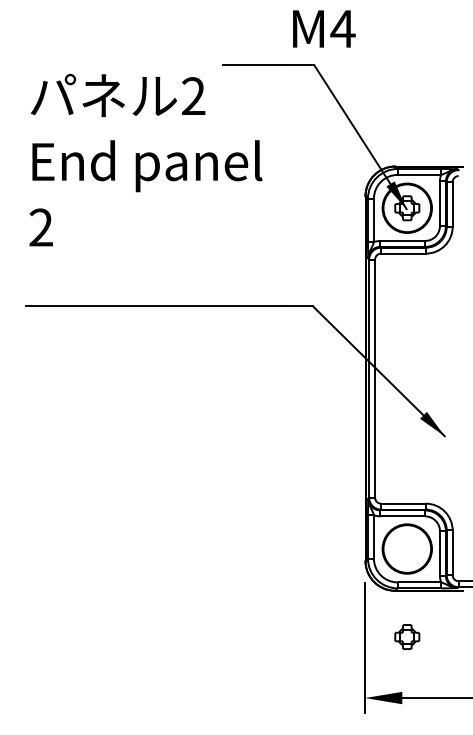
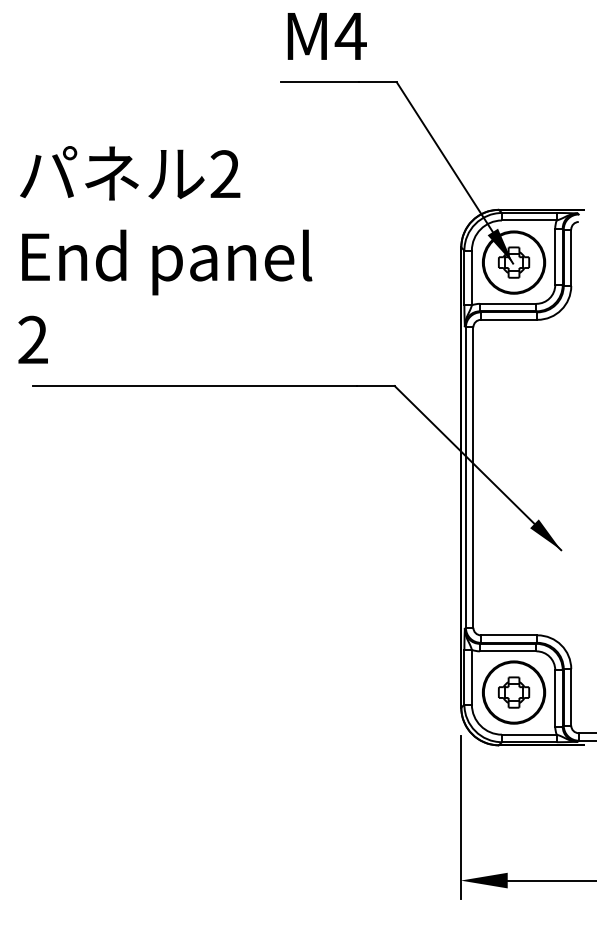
text: (324, 28) -> (327, 35), moved
text: (145, 159) -> (164, 254), moved
part: (407, 636) -> (514, 691), moved

